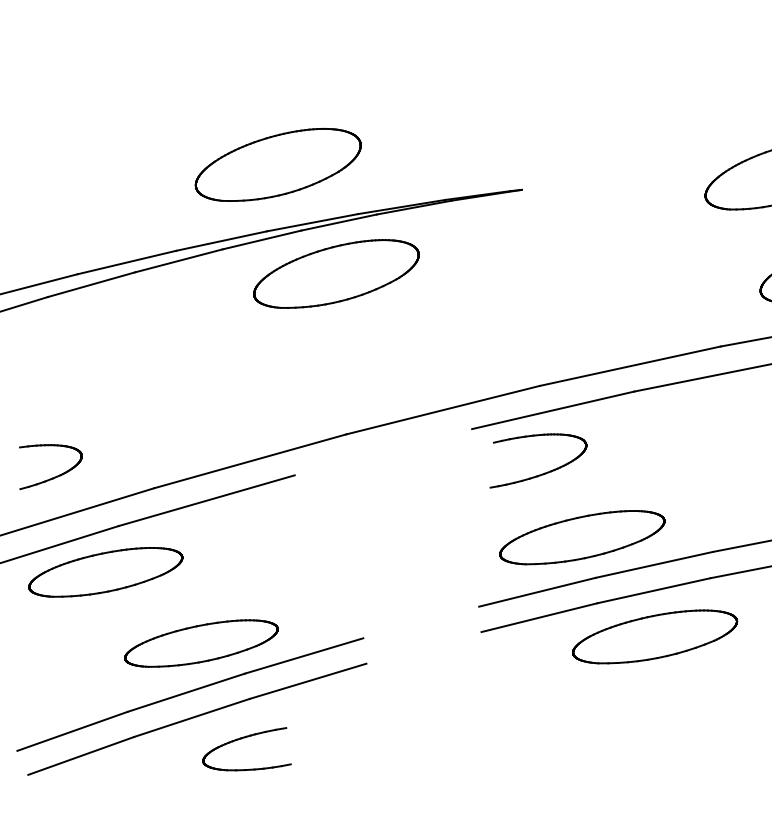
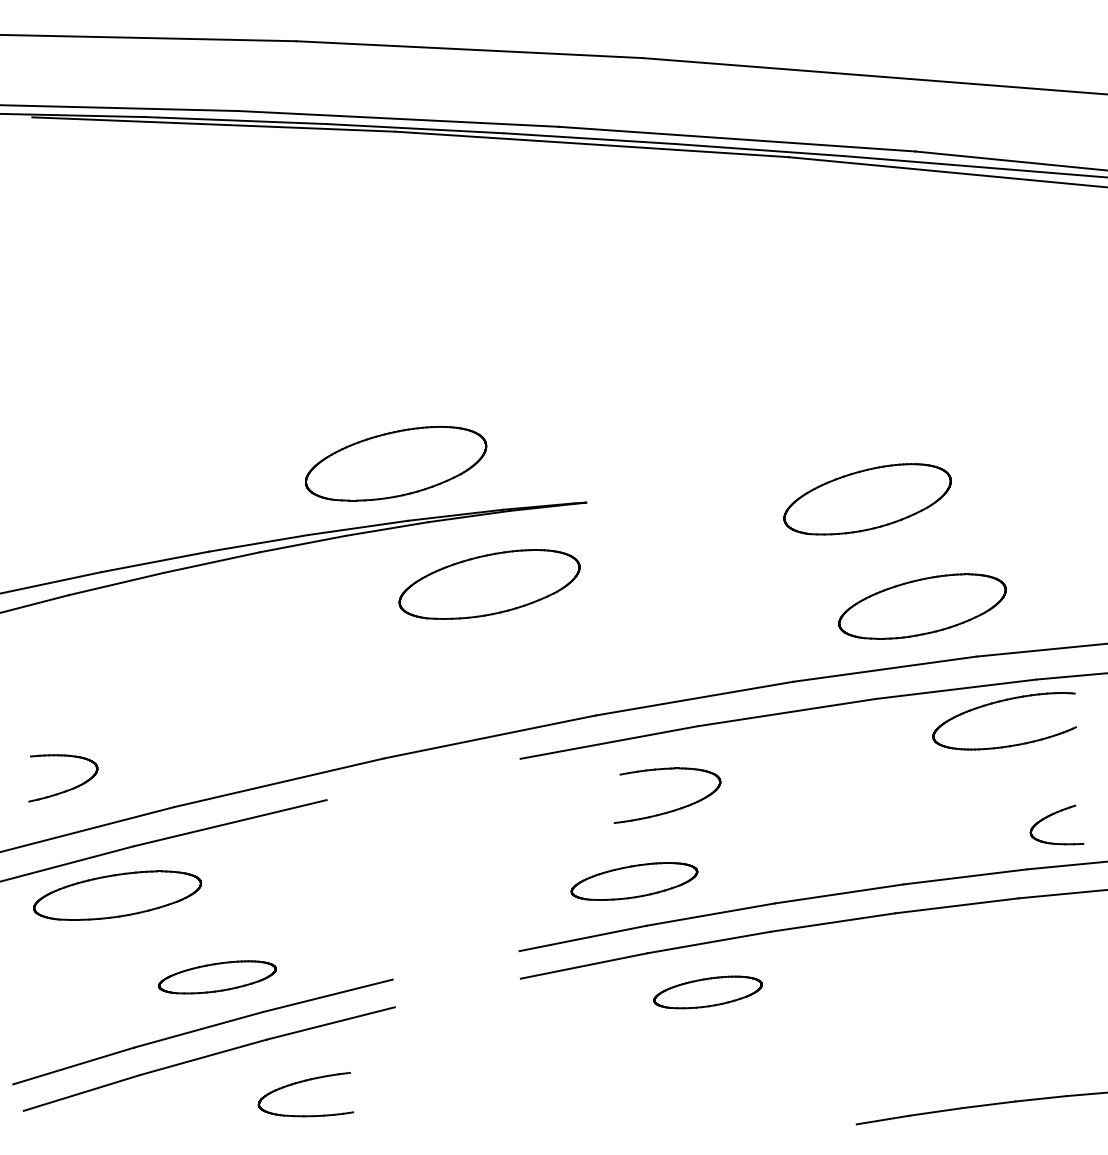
part: (278, 164) -> (396, 463), moved
part: (336, 274) -> (489, 584), moved
part: (544, 472) -> (673, 809), moved
part: (582, 537) -> (634, 881), size x0.7
part: (654, 636) -> (707, 992), size x0.6
part: (201, 643) -> (217, 977), size x0.7
part: (243, 738) -> (303, 1082), moved

